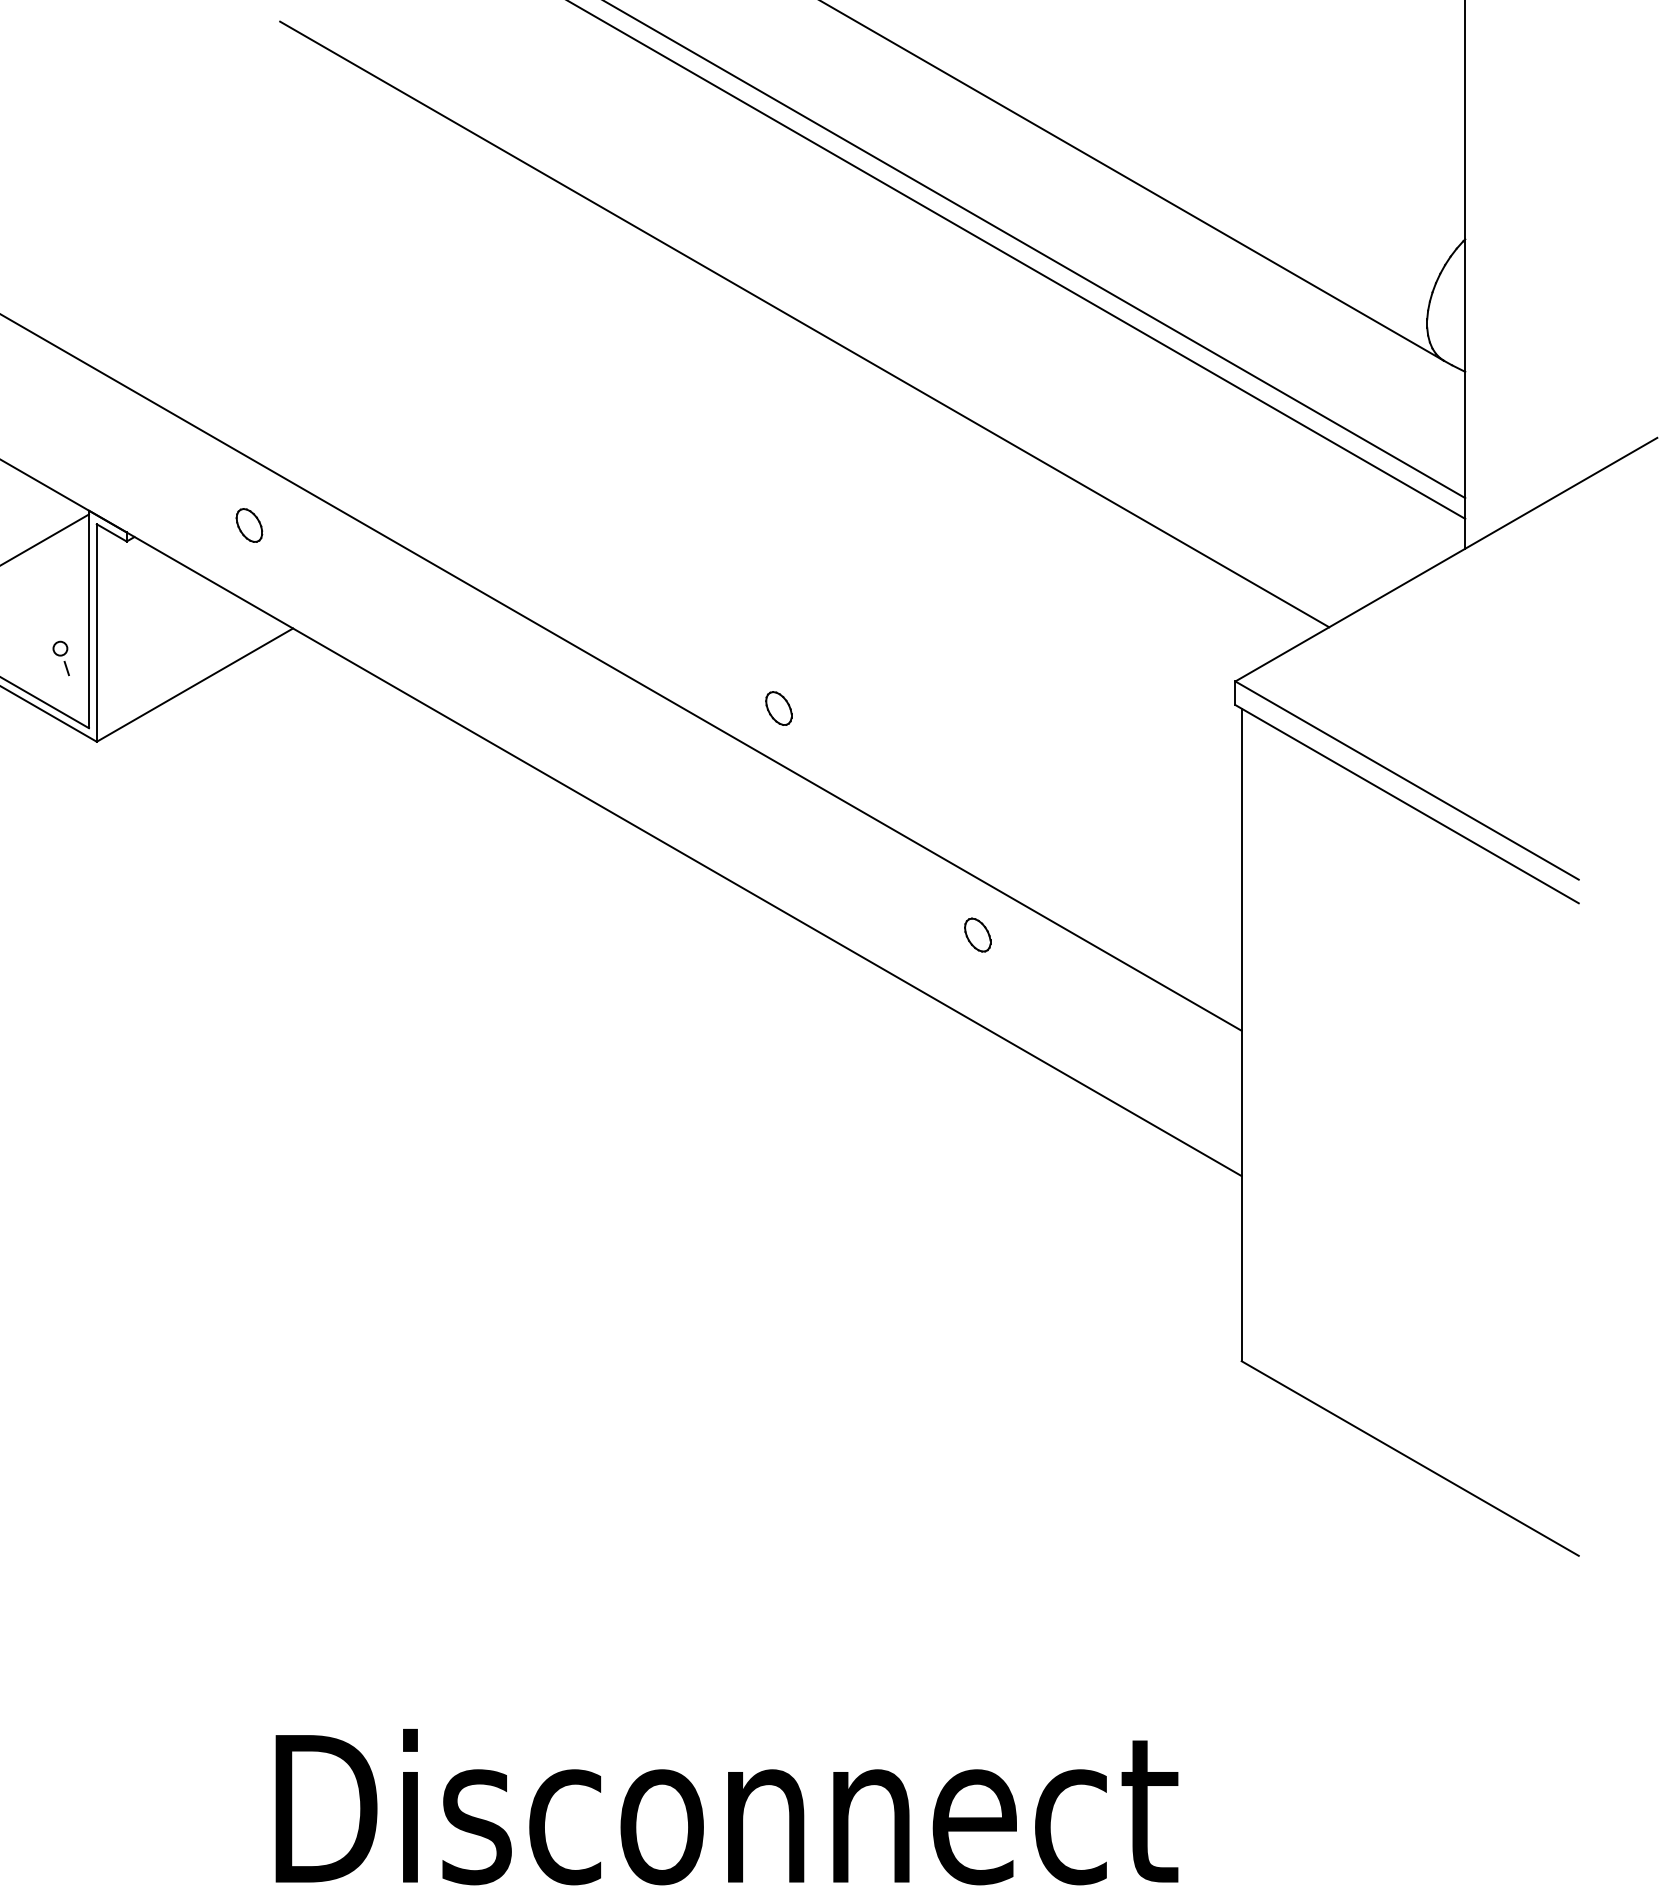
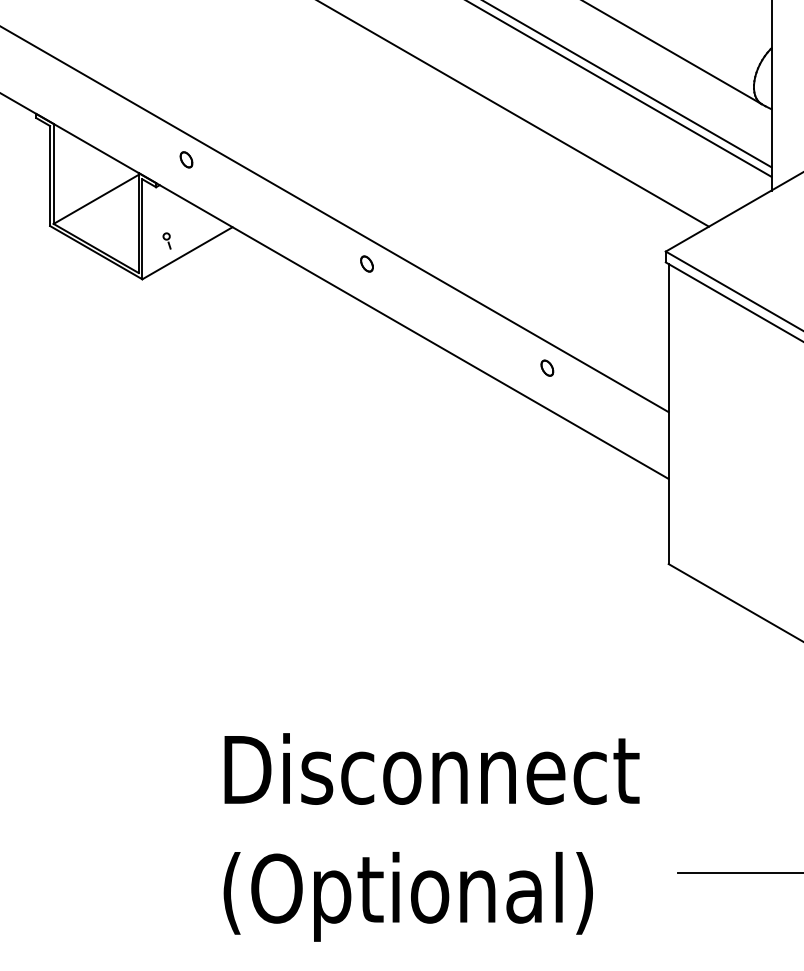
part: (249, 524) -> (186, 159), moved
part: (60, 657) -> (166, 240), moved
part: (777, 707) -> (366, 263), moved

